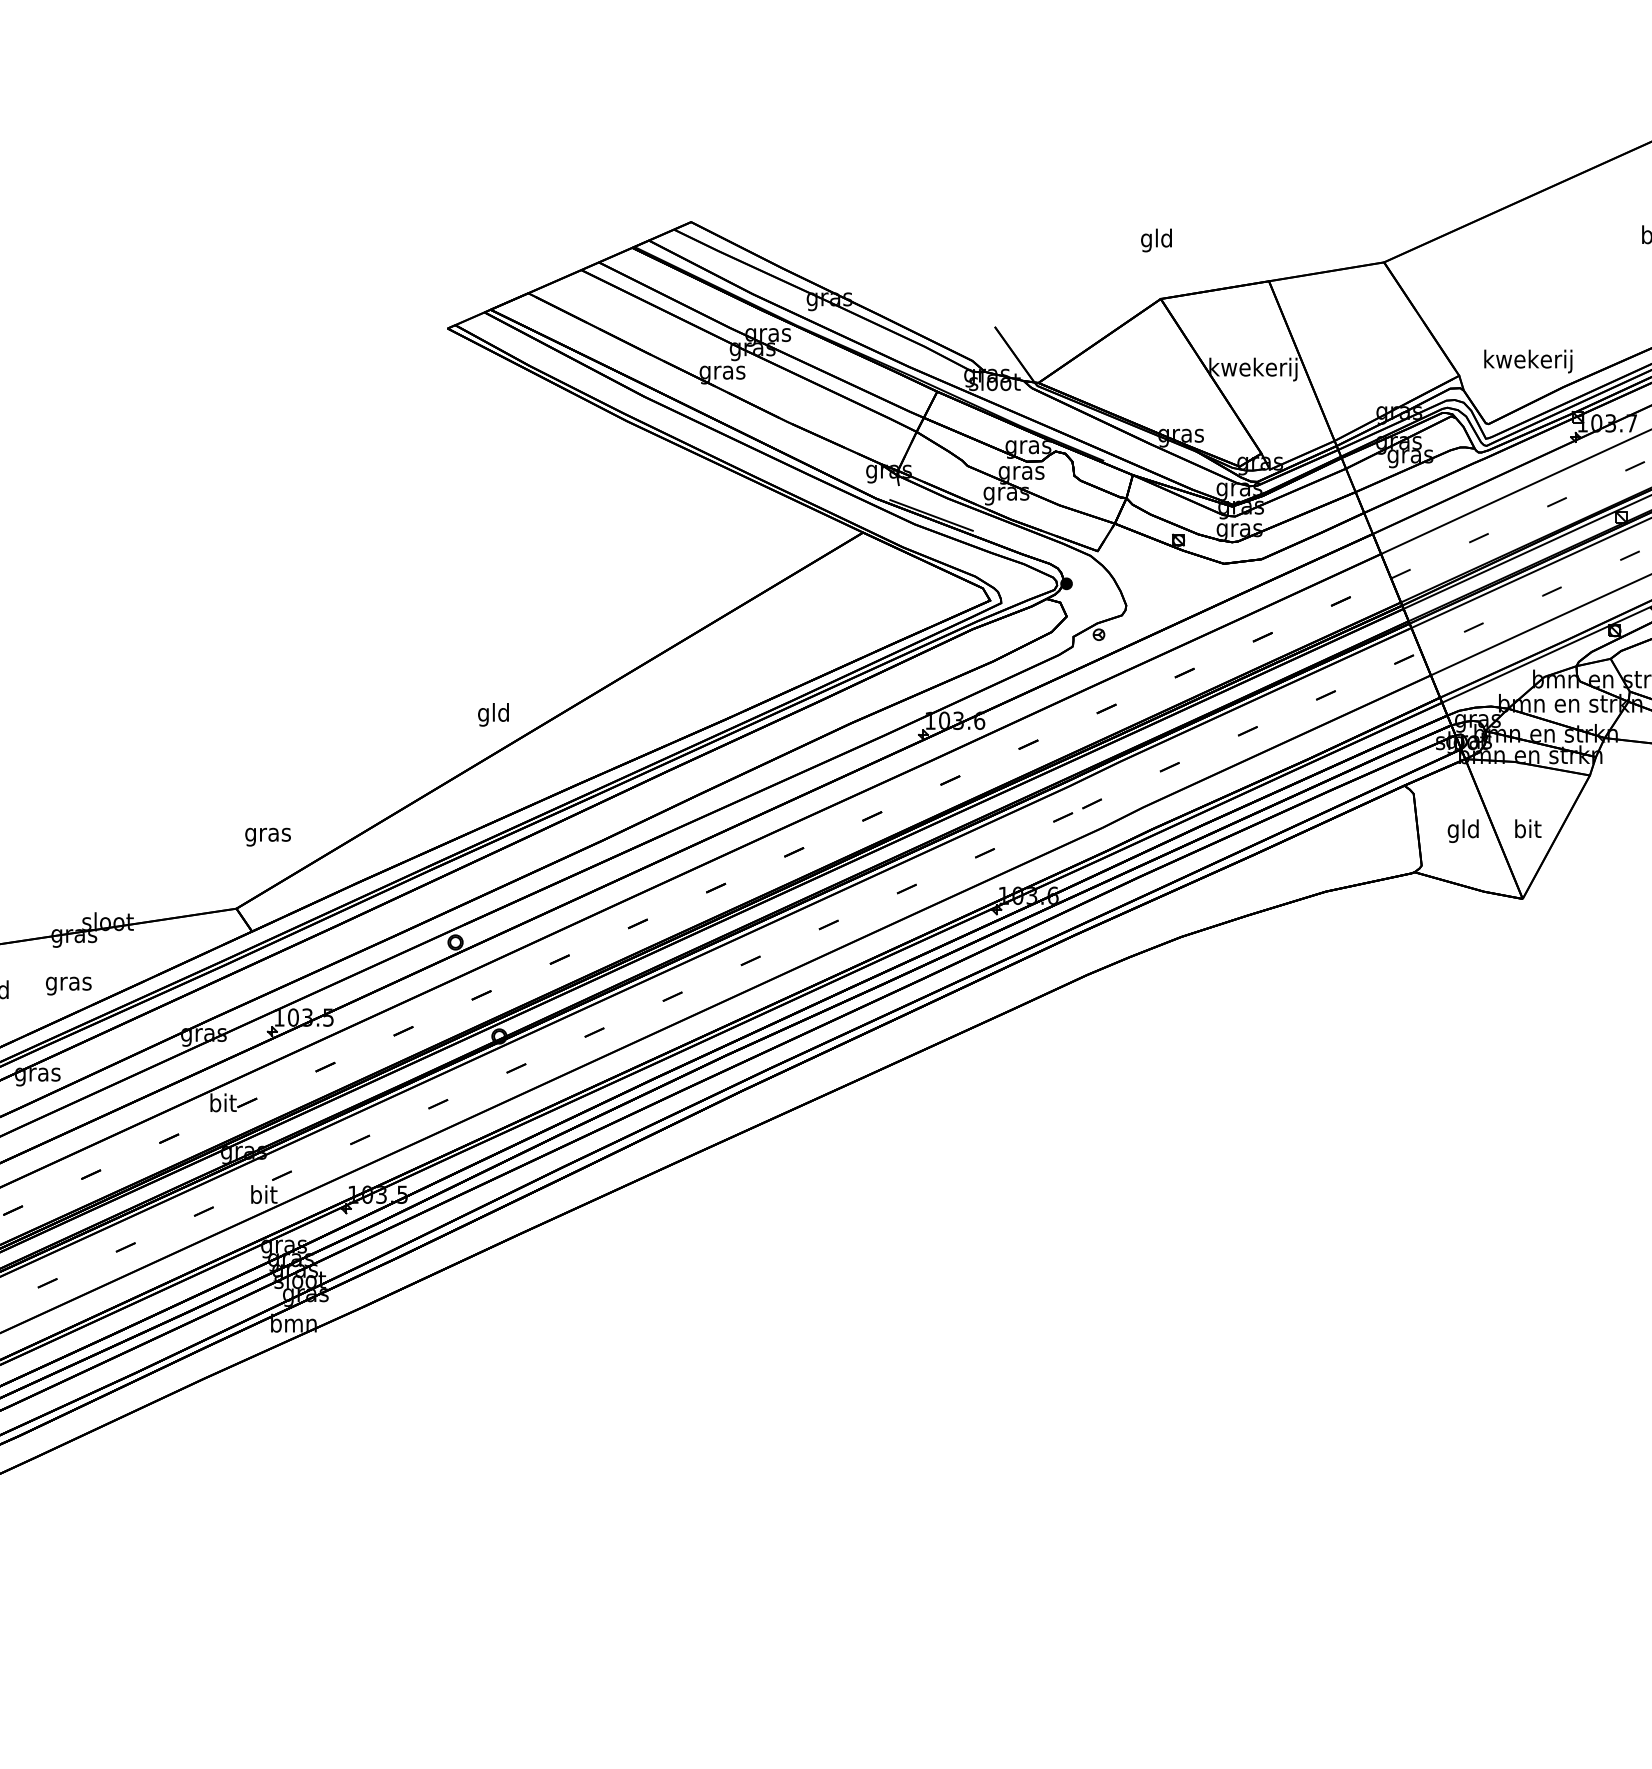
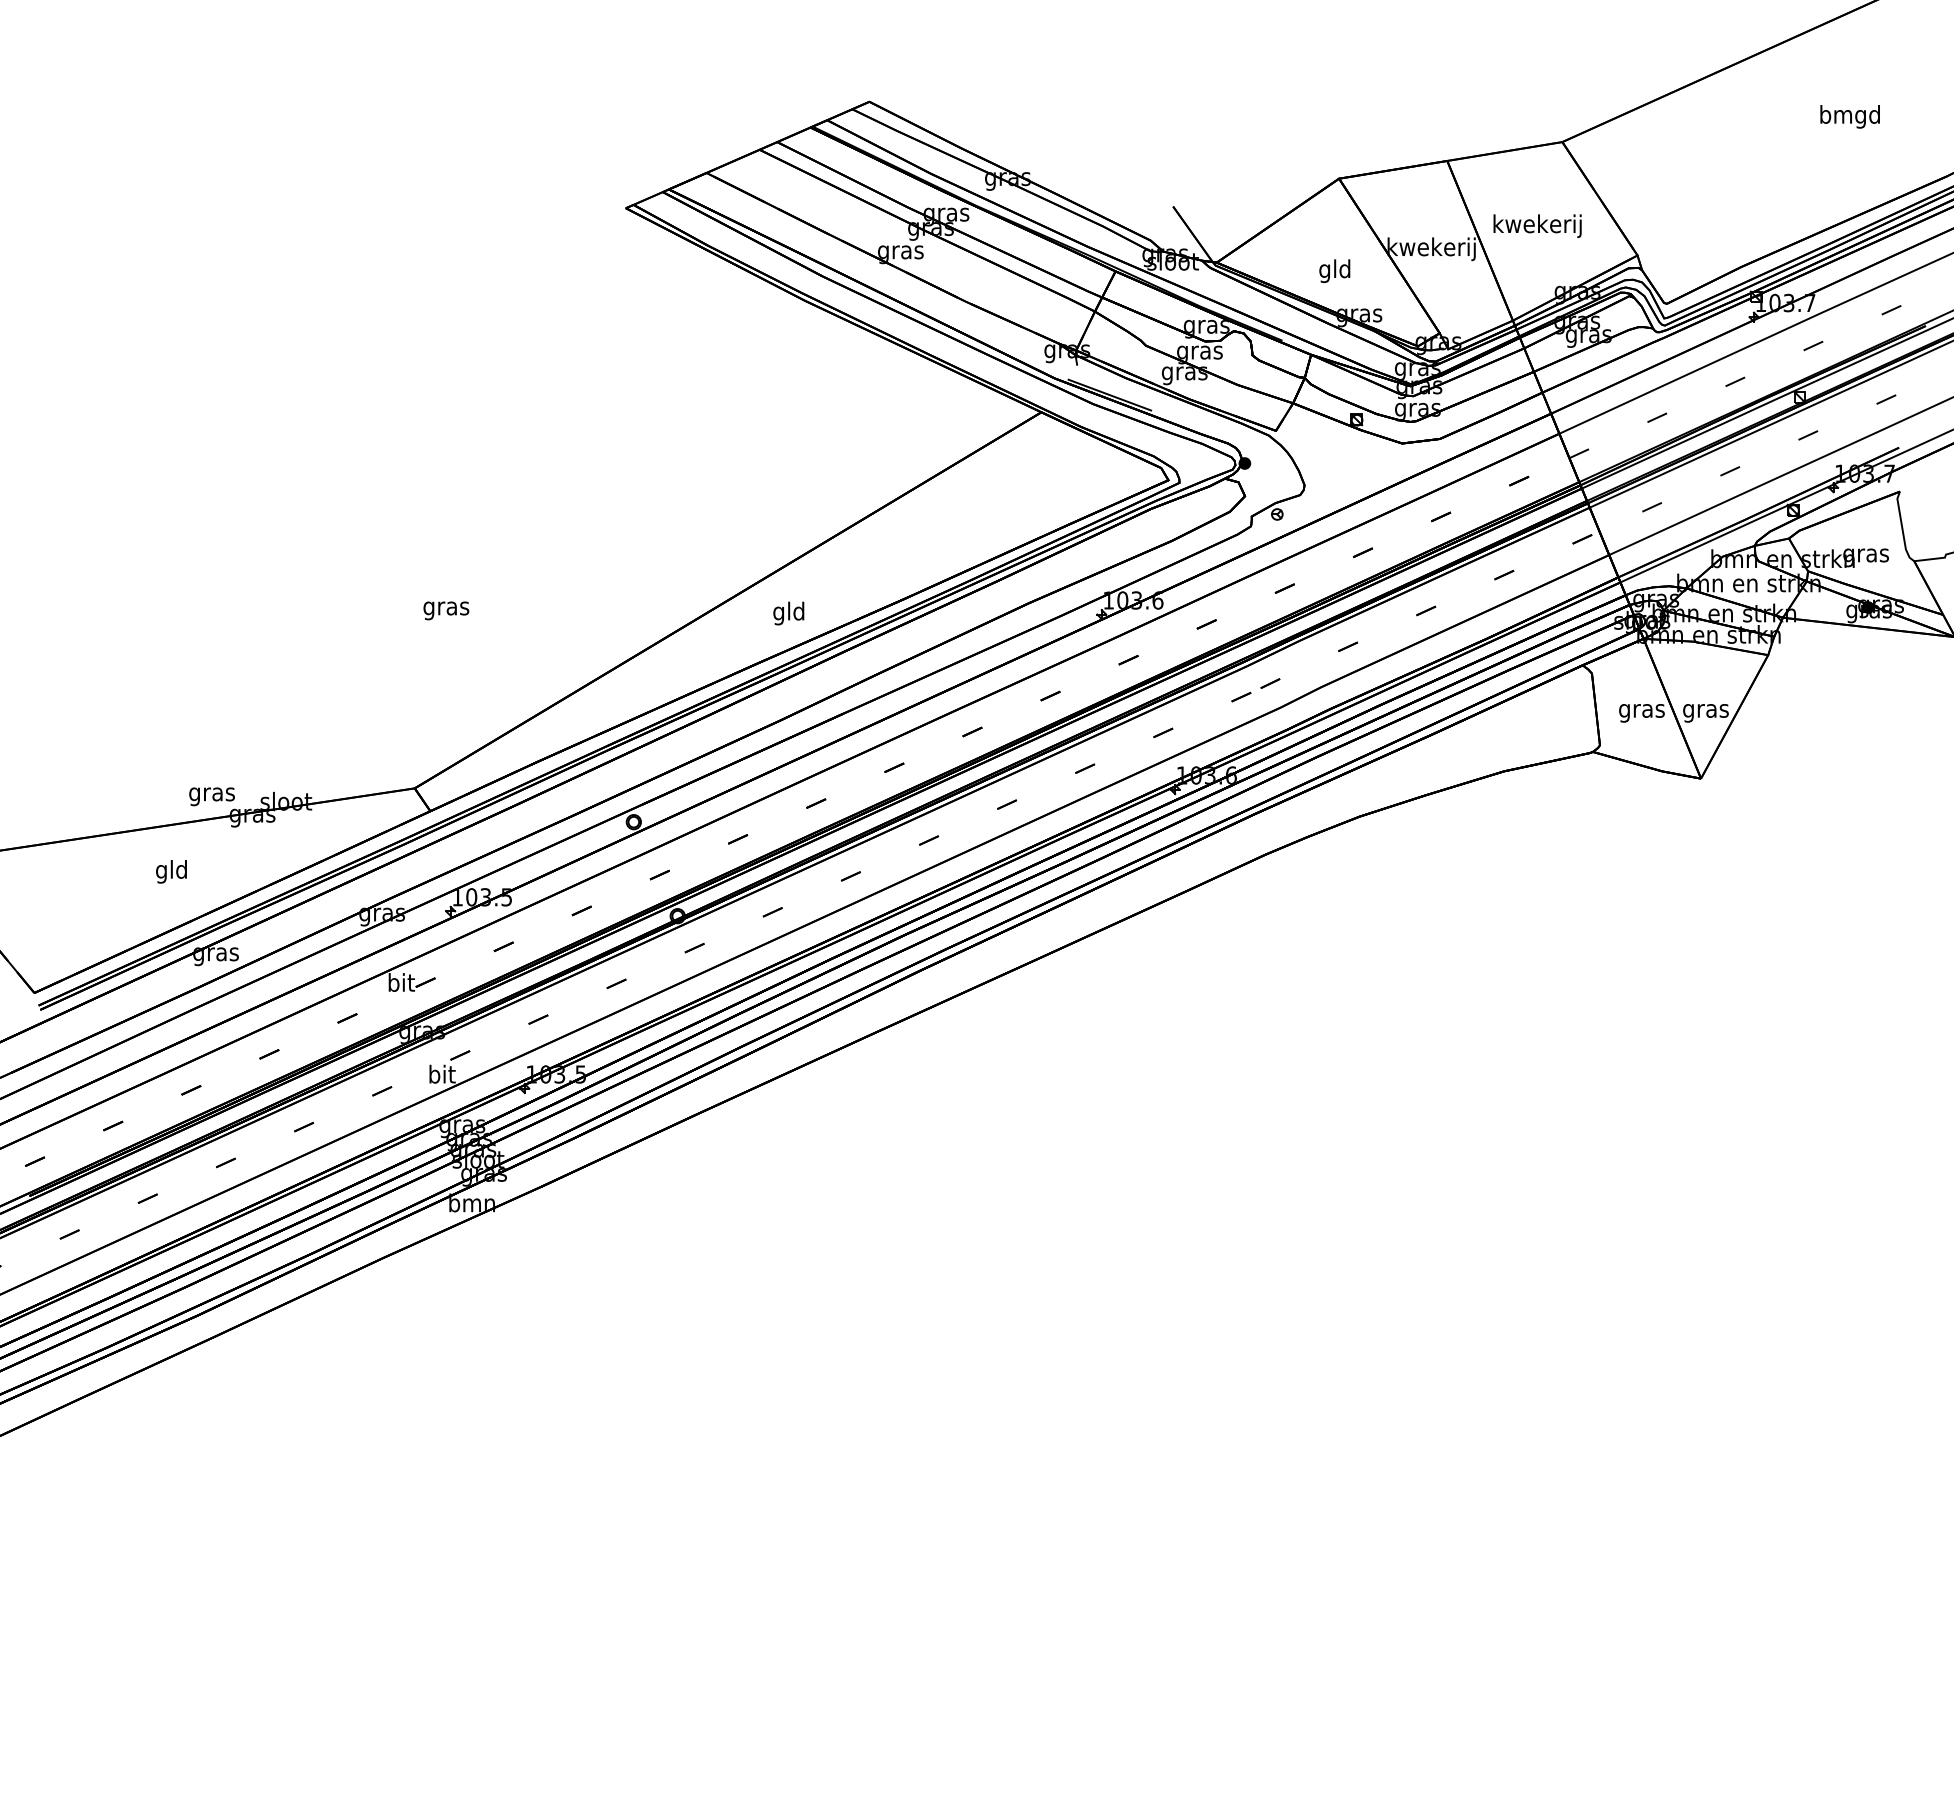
text: (1156, 239) -> (1334, 270), moved
text: (1528, 360) -> (1537, 225), moved
text: (493, 714) -> (788, 613), moved
text: (1463, 830) -> (1641, 710), gld -> gras
text: (1527, 830) -> (1705, 710), bit -> gras
text: (268, 836) -> (446, 610), moved
text: (68, 985) -> (211, 796), moved

